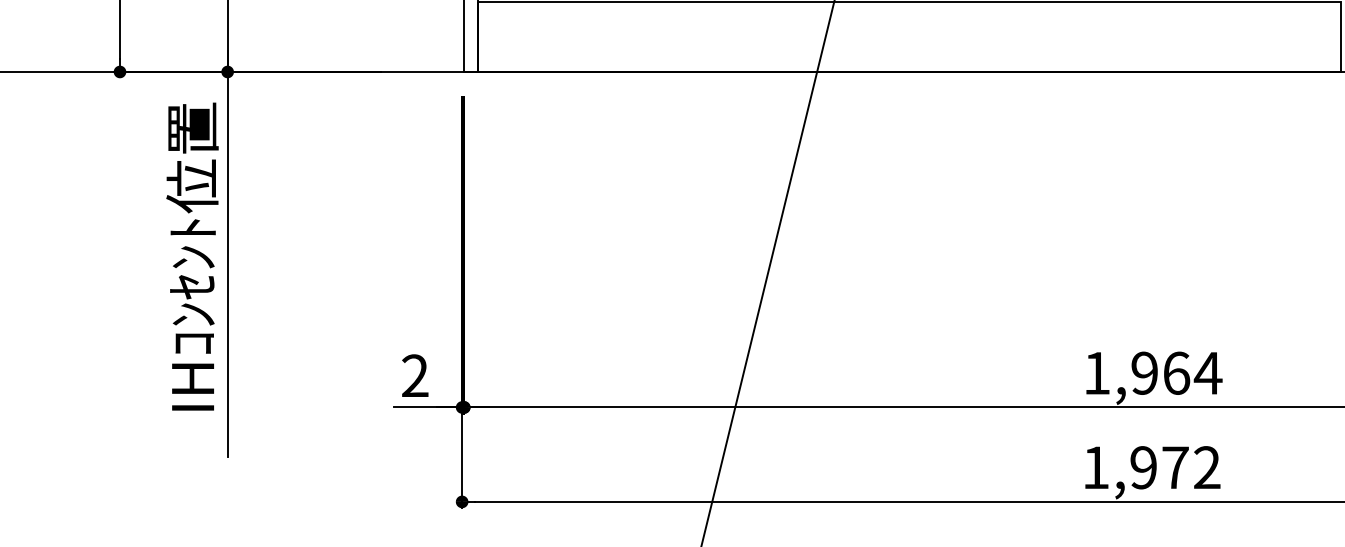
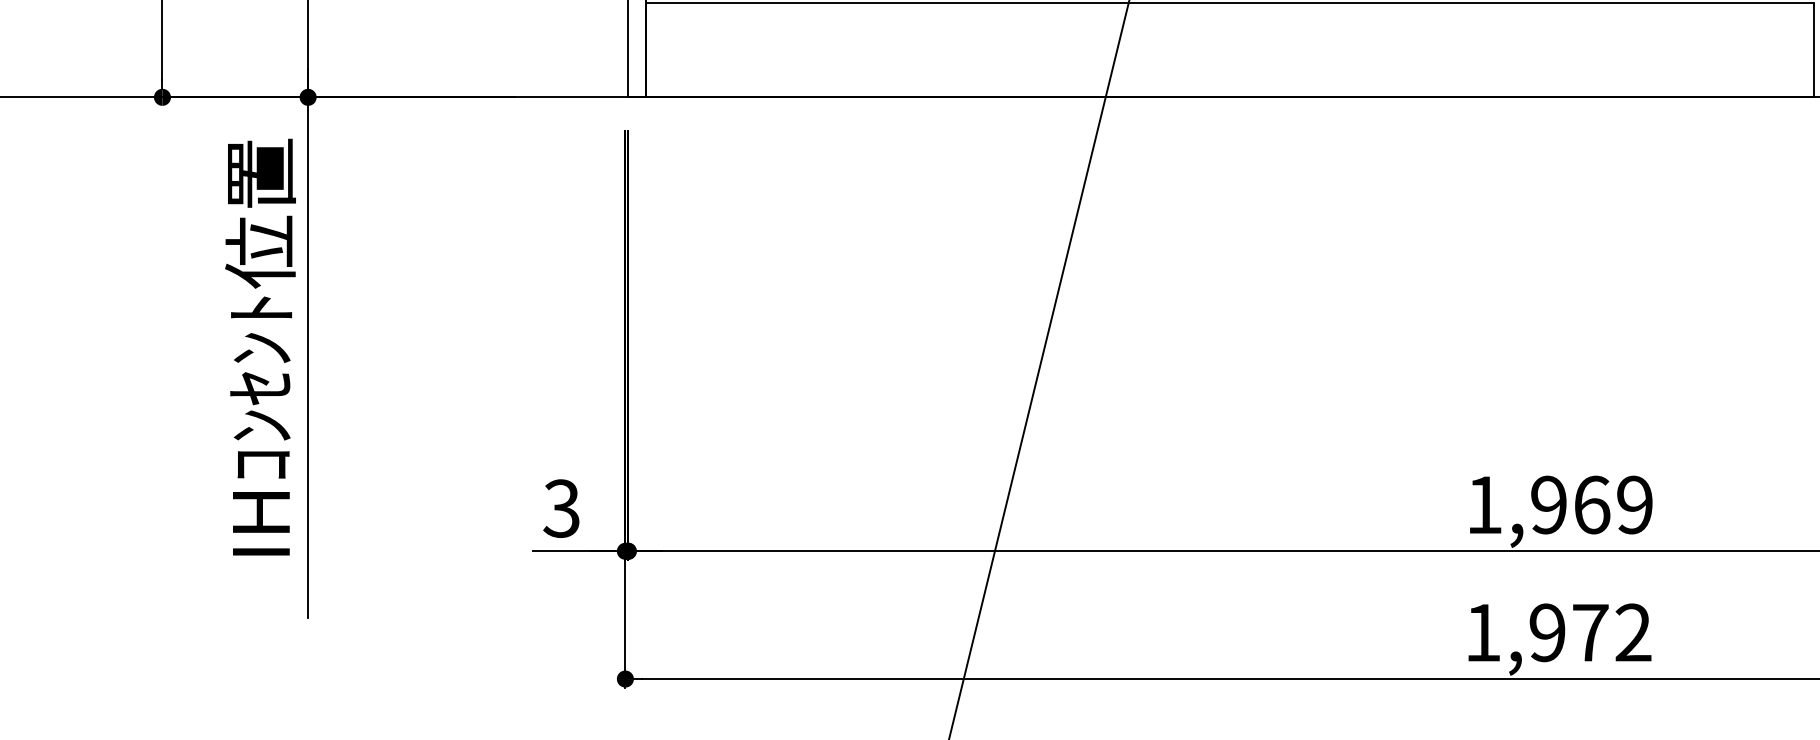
text: (1207, 372) -> (1634, 504), 1,964 -> 1,969
text: (414, 375) -> (561, 508), 2 -> 3

